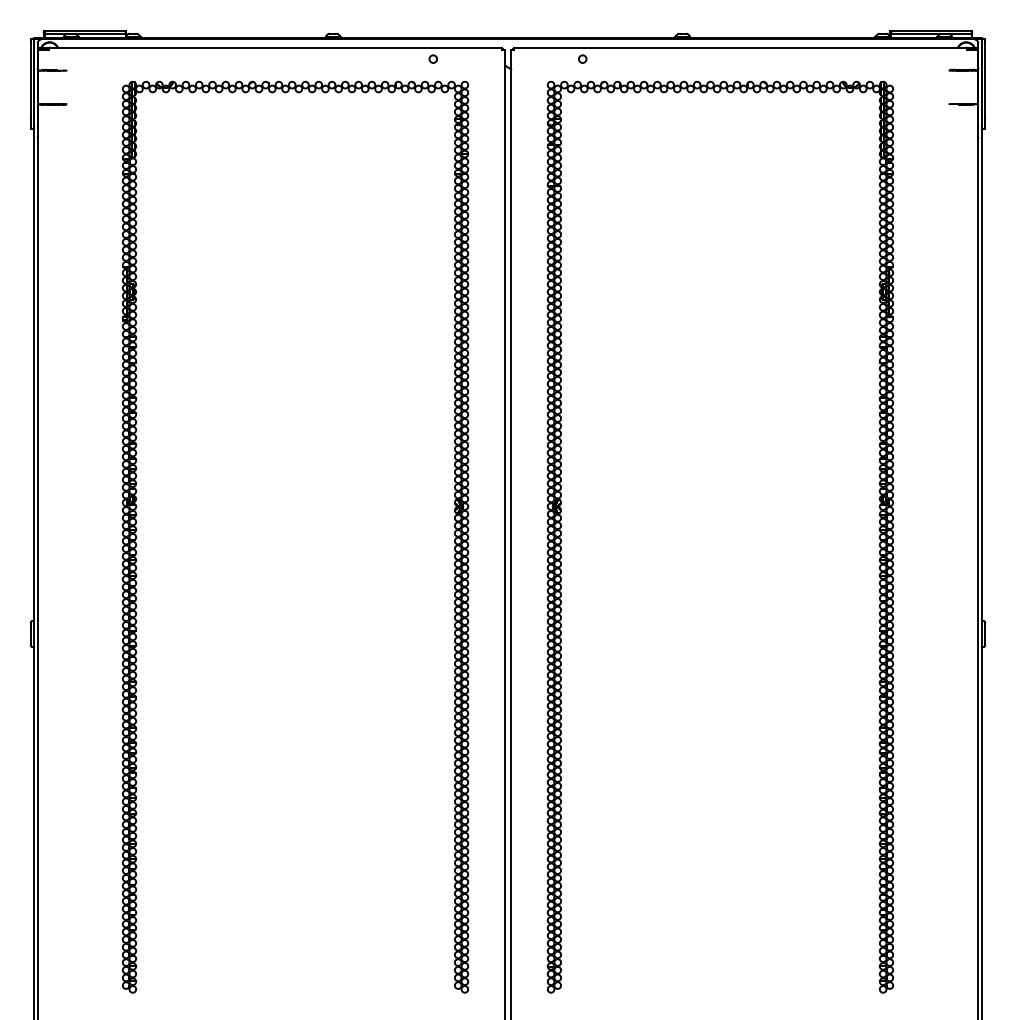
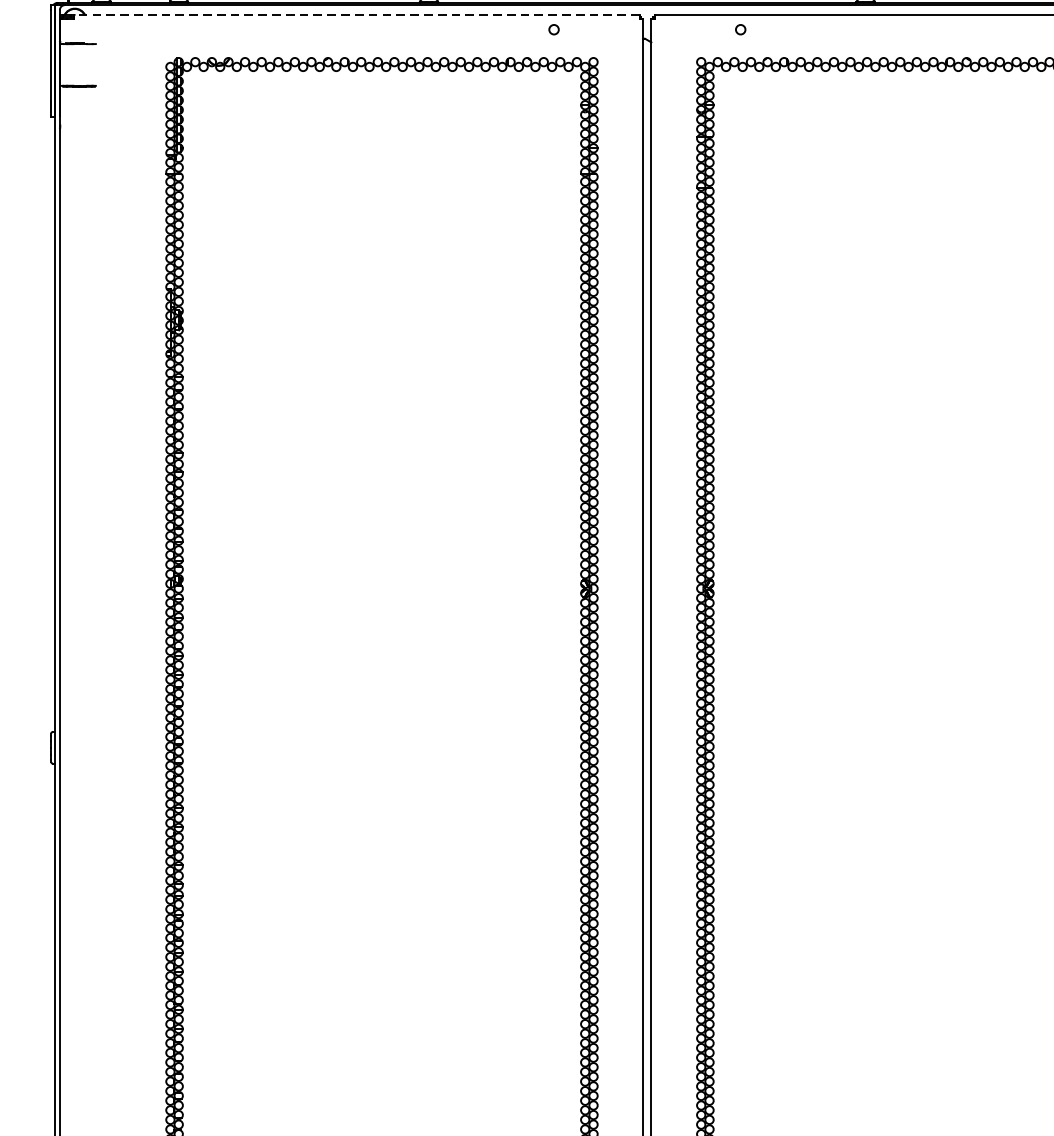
line: (274, 47) -> (355, 15), solid -> dashed

